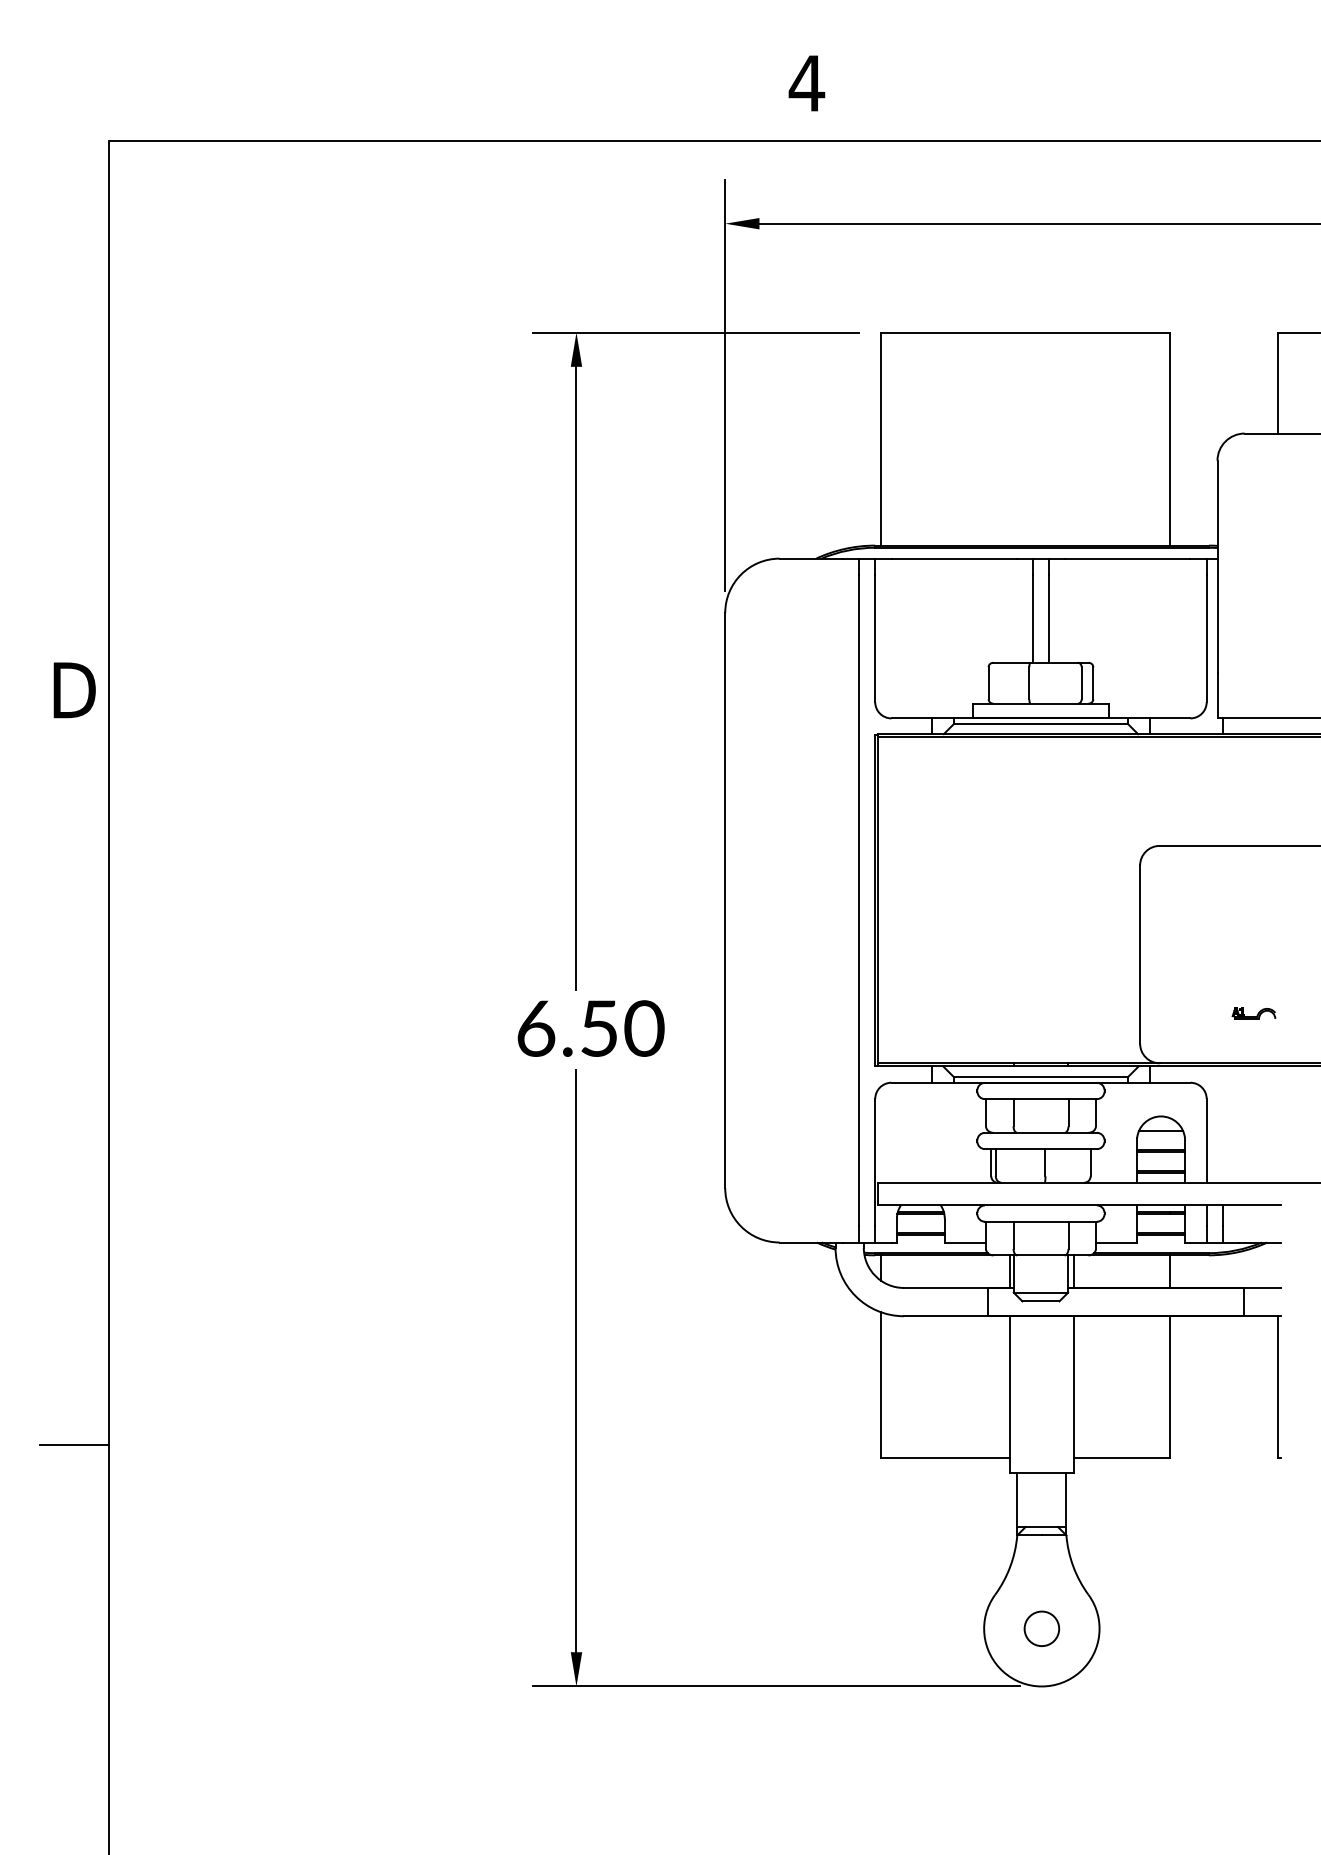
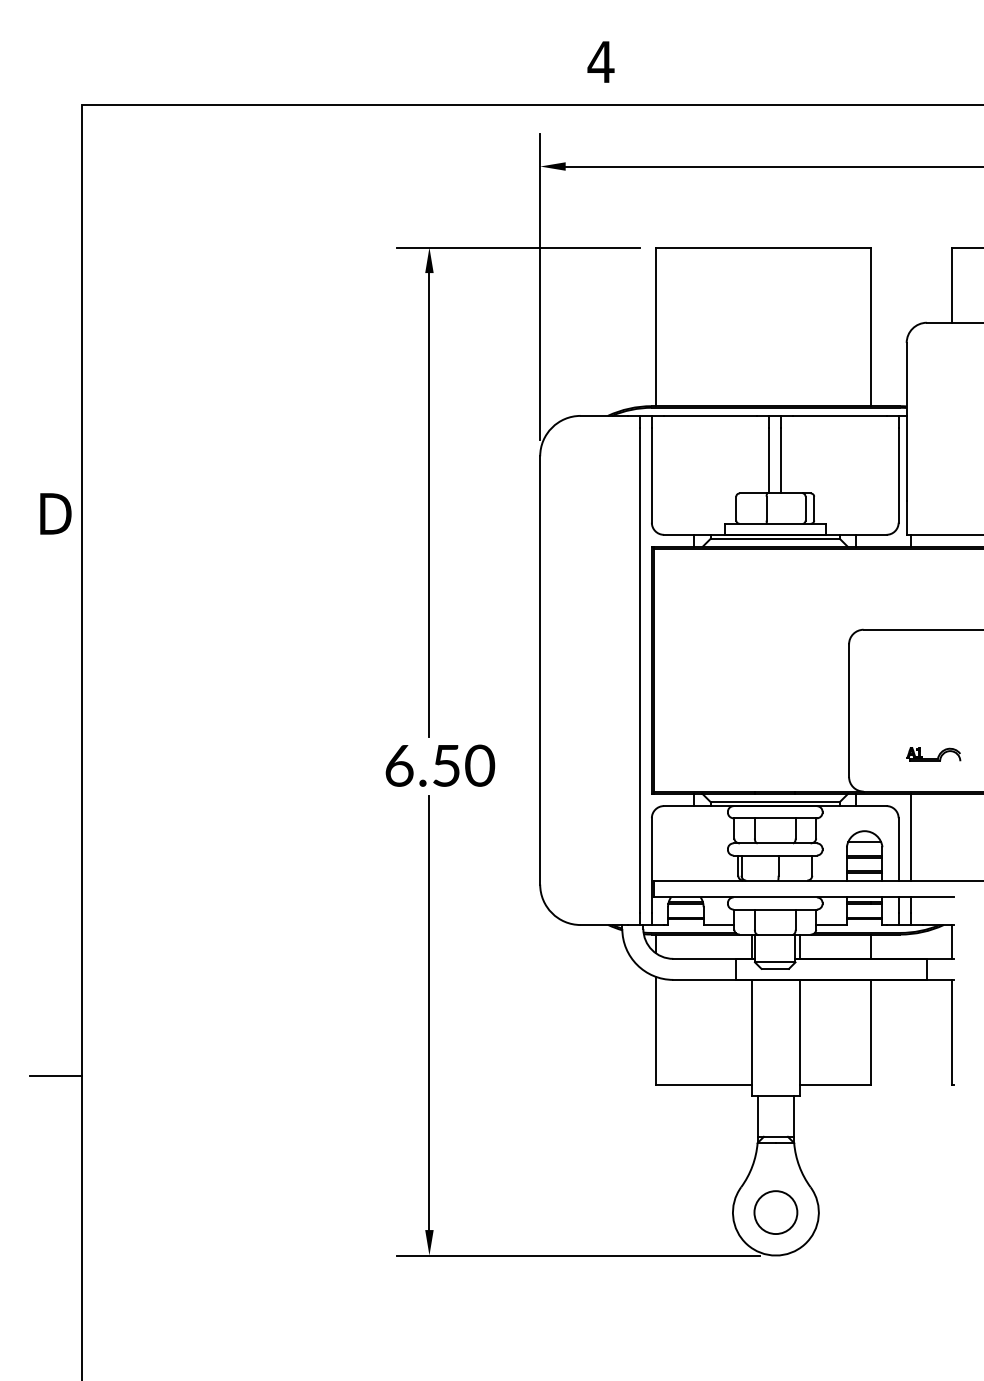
part: (1253, 1013) -> (933, 754), size x1.67
line: (1223, 1124) -> (911, 837), added
line: (1278, 1264) -> (952, 941), added
circle: (1041, 1628) -> (775, 1212), size x1.67

